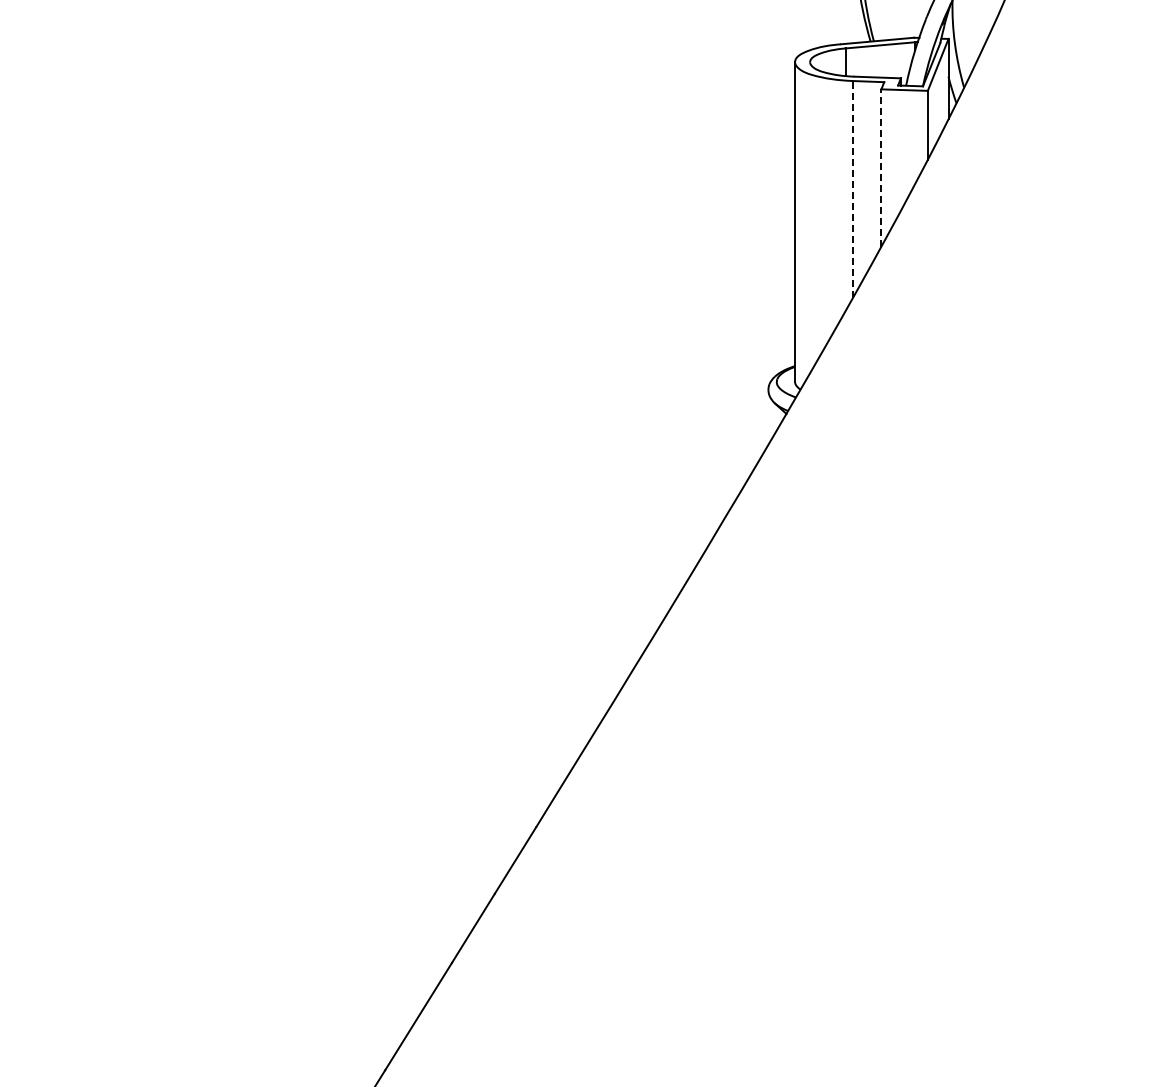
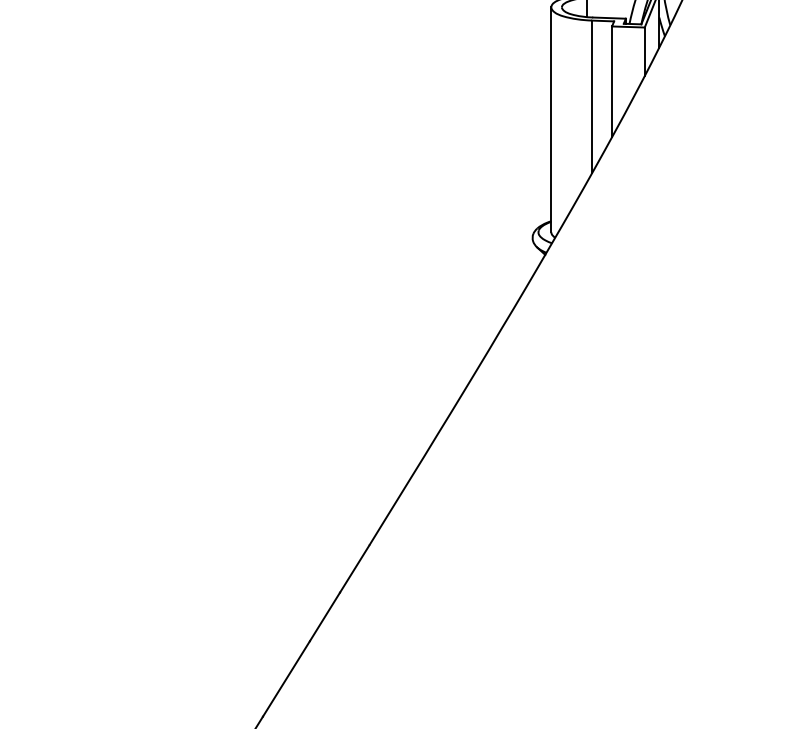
line: (881, 167) -> (612, 81), dashed -> solid
line: (852, 189) -> (591, 96), dashed -> solid

